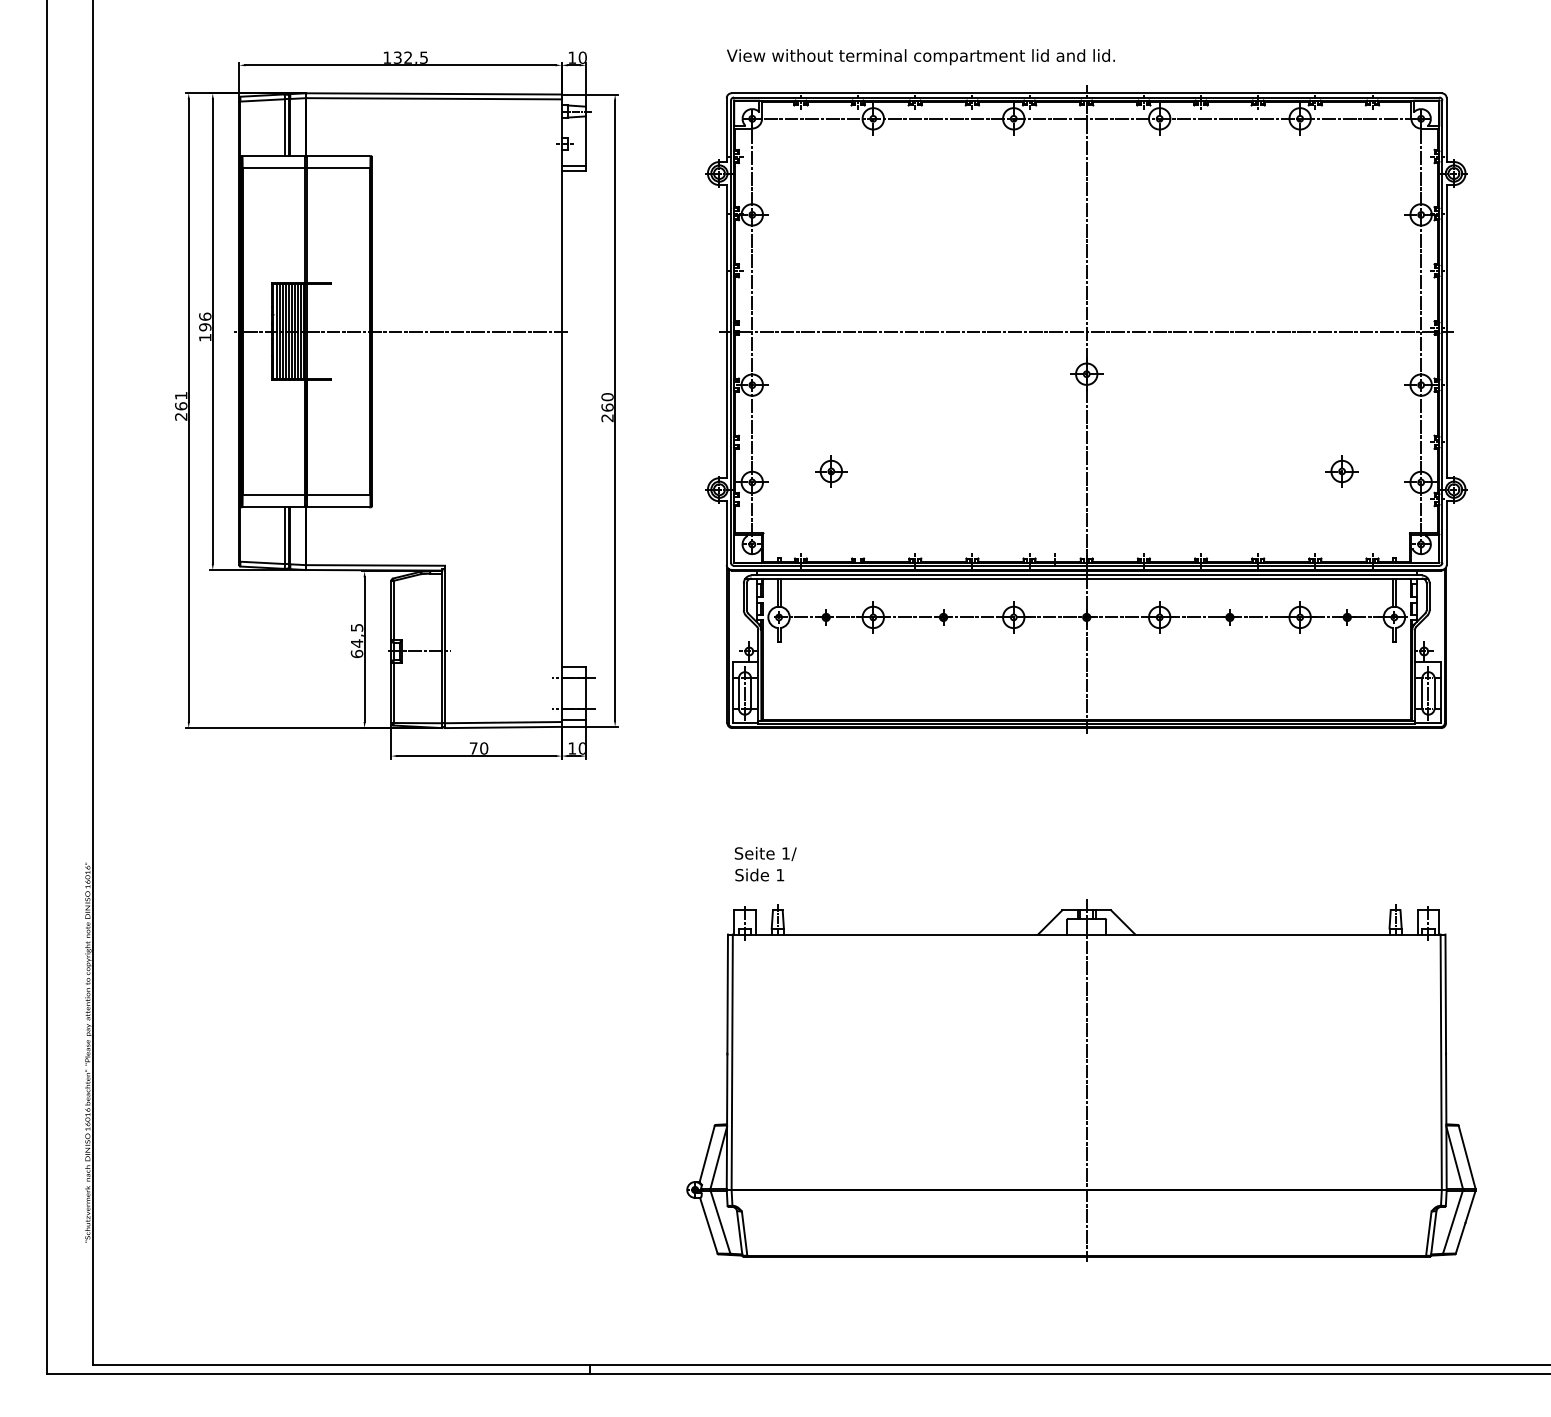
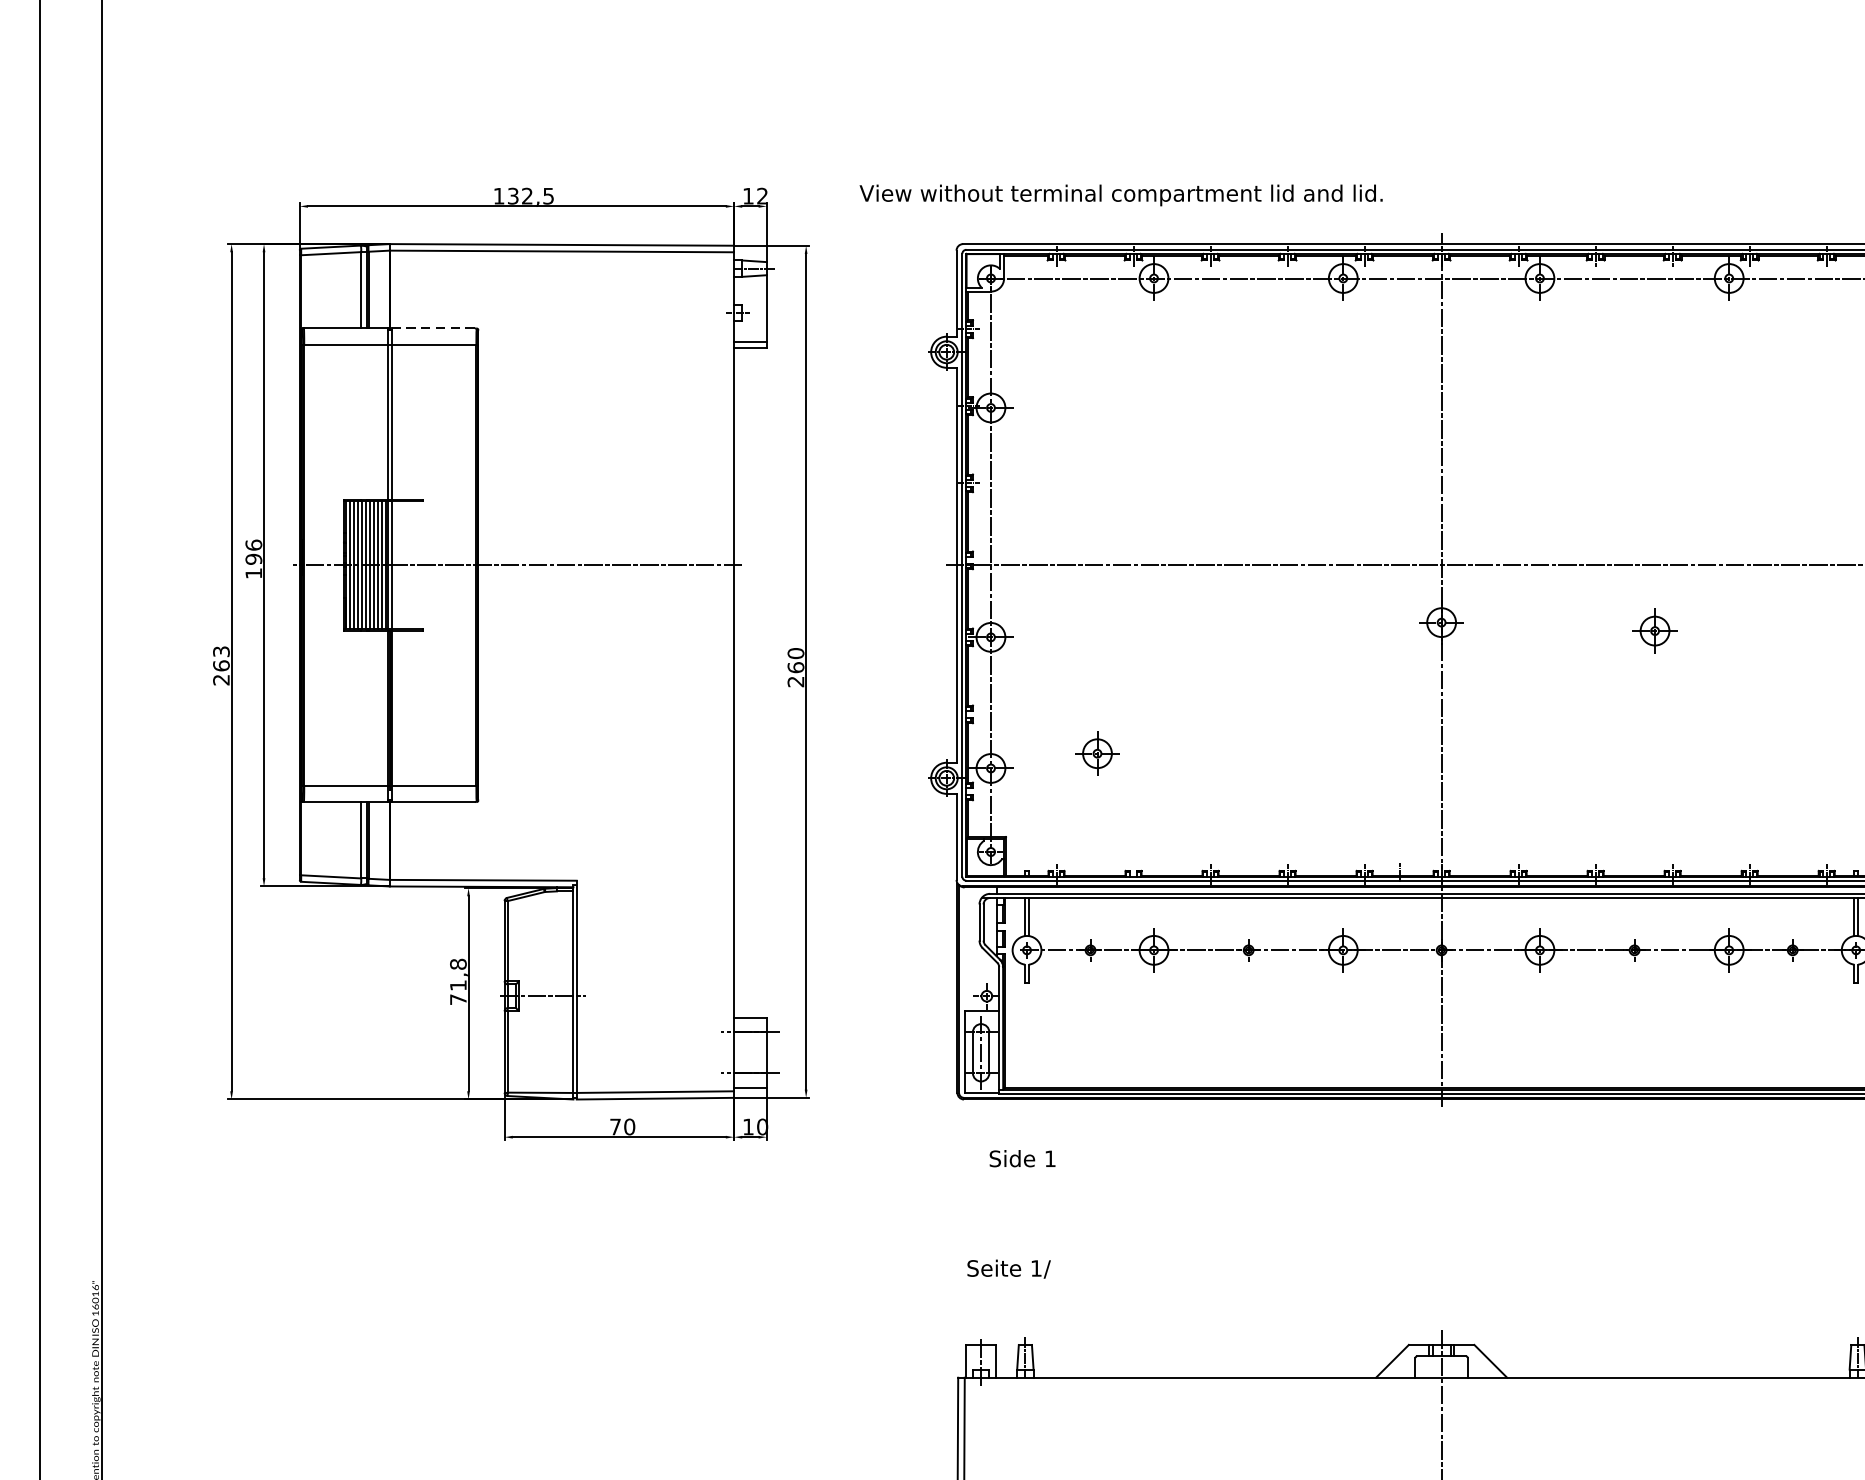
text: (582, 57) -> (762, 195), 10 -> 12
text: (920, 57) -> (1120, 195), moved
line: (338, 155) -> (433, 327), solid -> dashed
text: (181, 395) -> (221, 651), 261 -> 263
part: (1341, 471) -> (1654, 631), moved
text: (356, 640) -> (457, 981), 64,5 -> 71,8
text: (759, 874) -> (1022, 1157), moved

